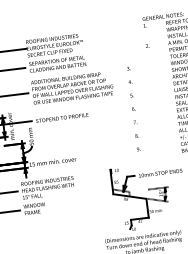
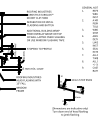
text: (132, 108) -> (82, 48), moved

